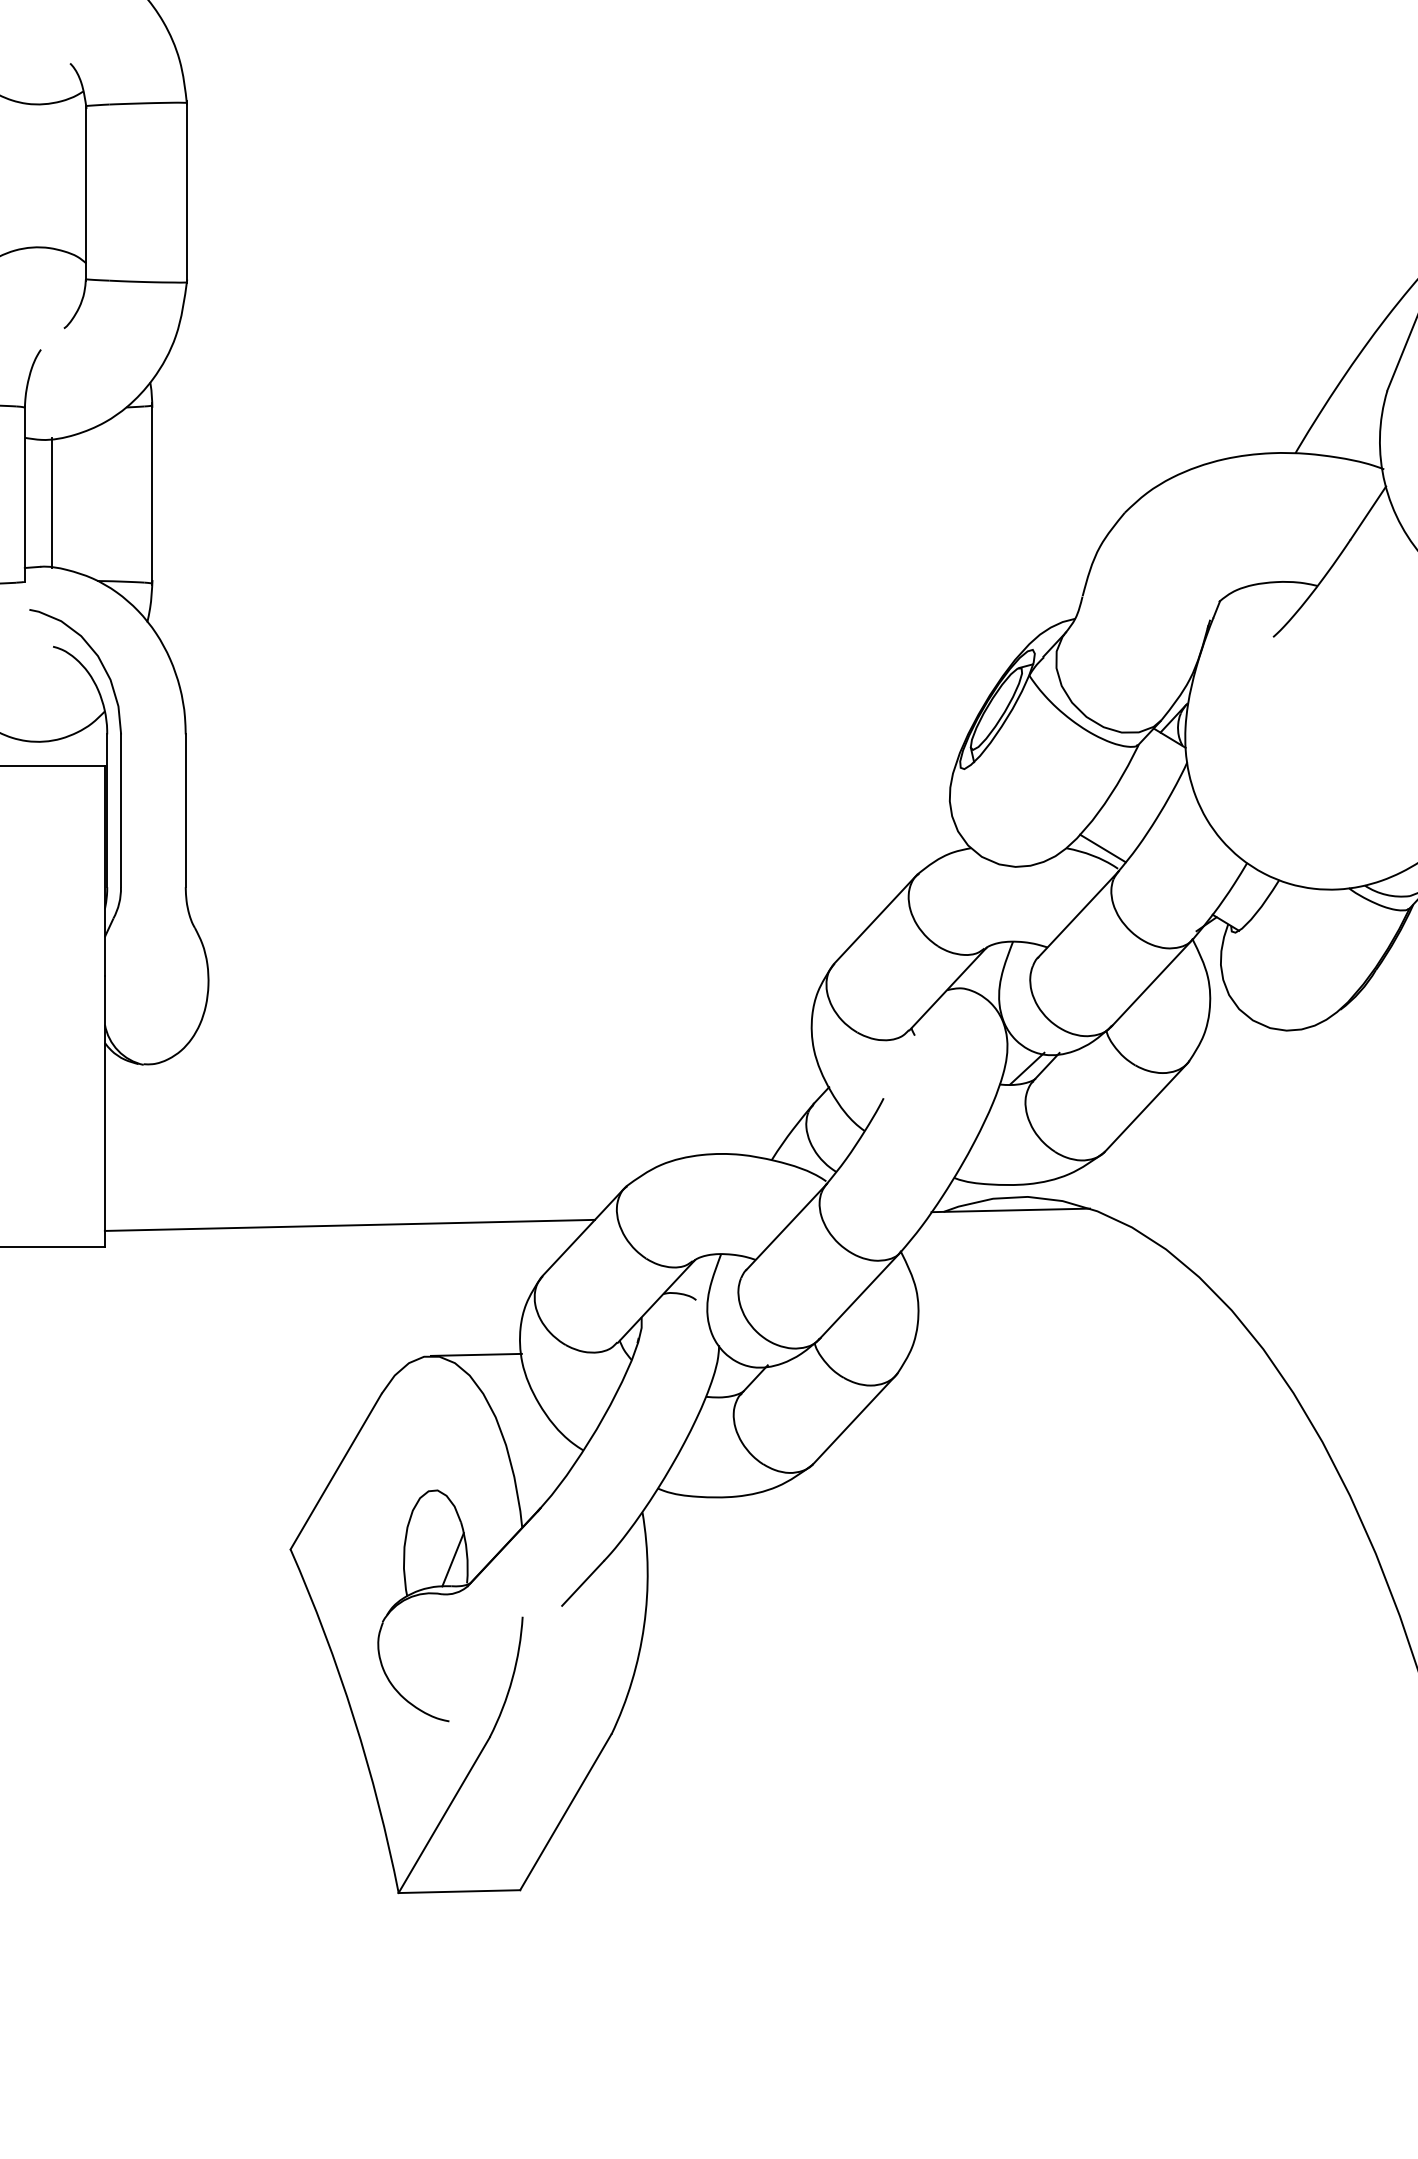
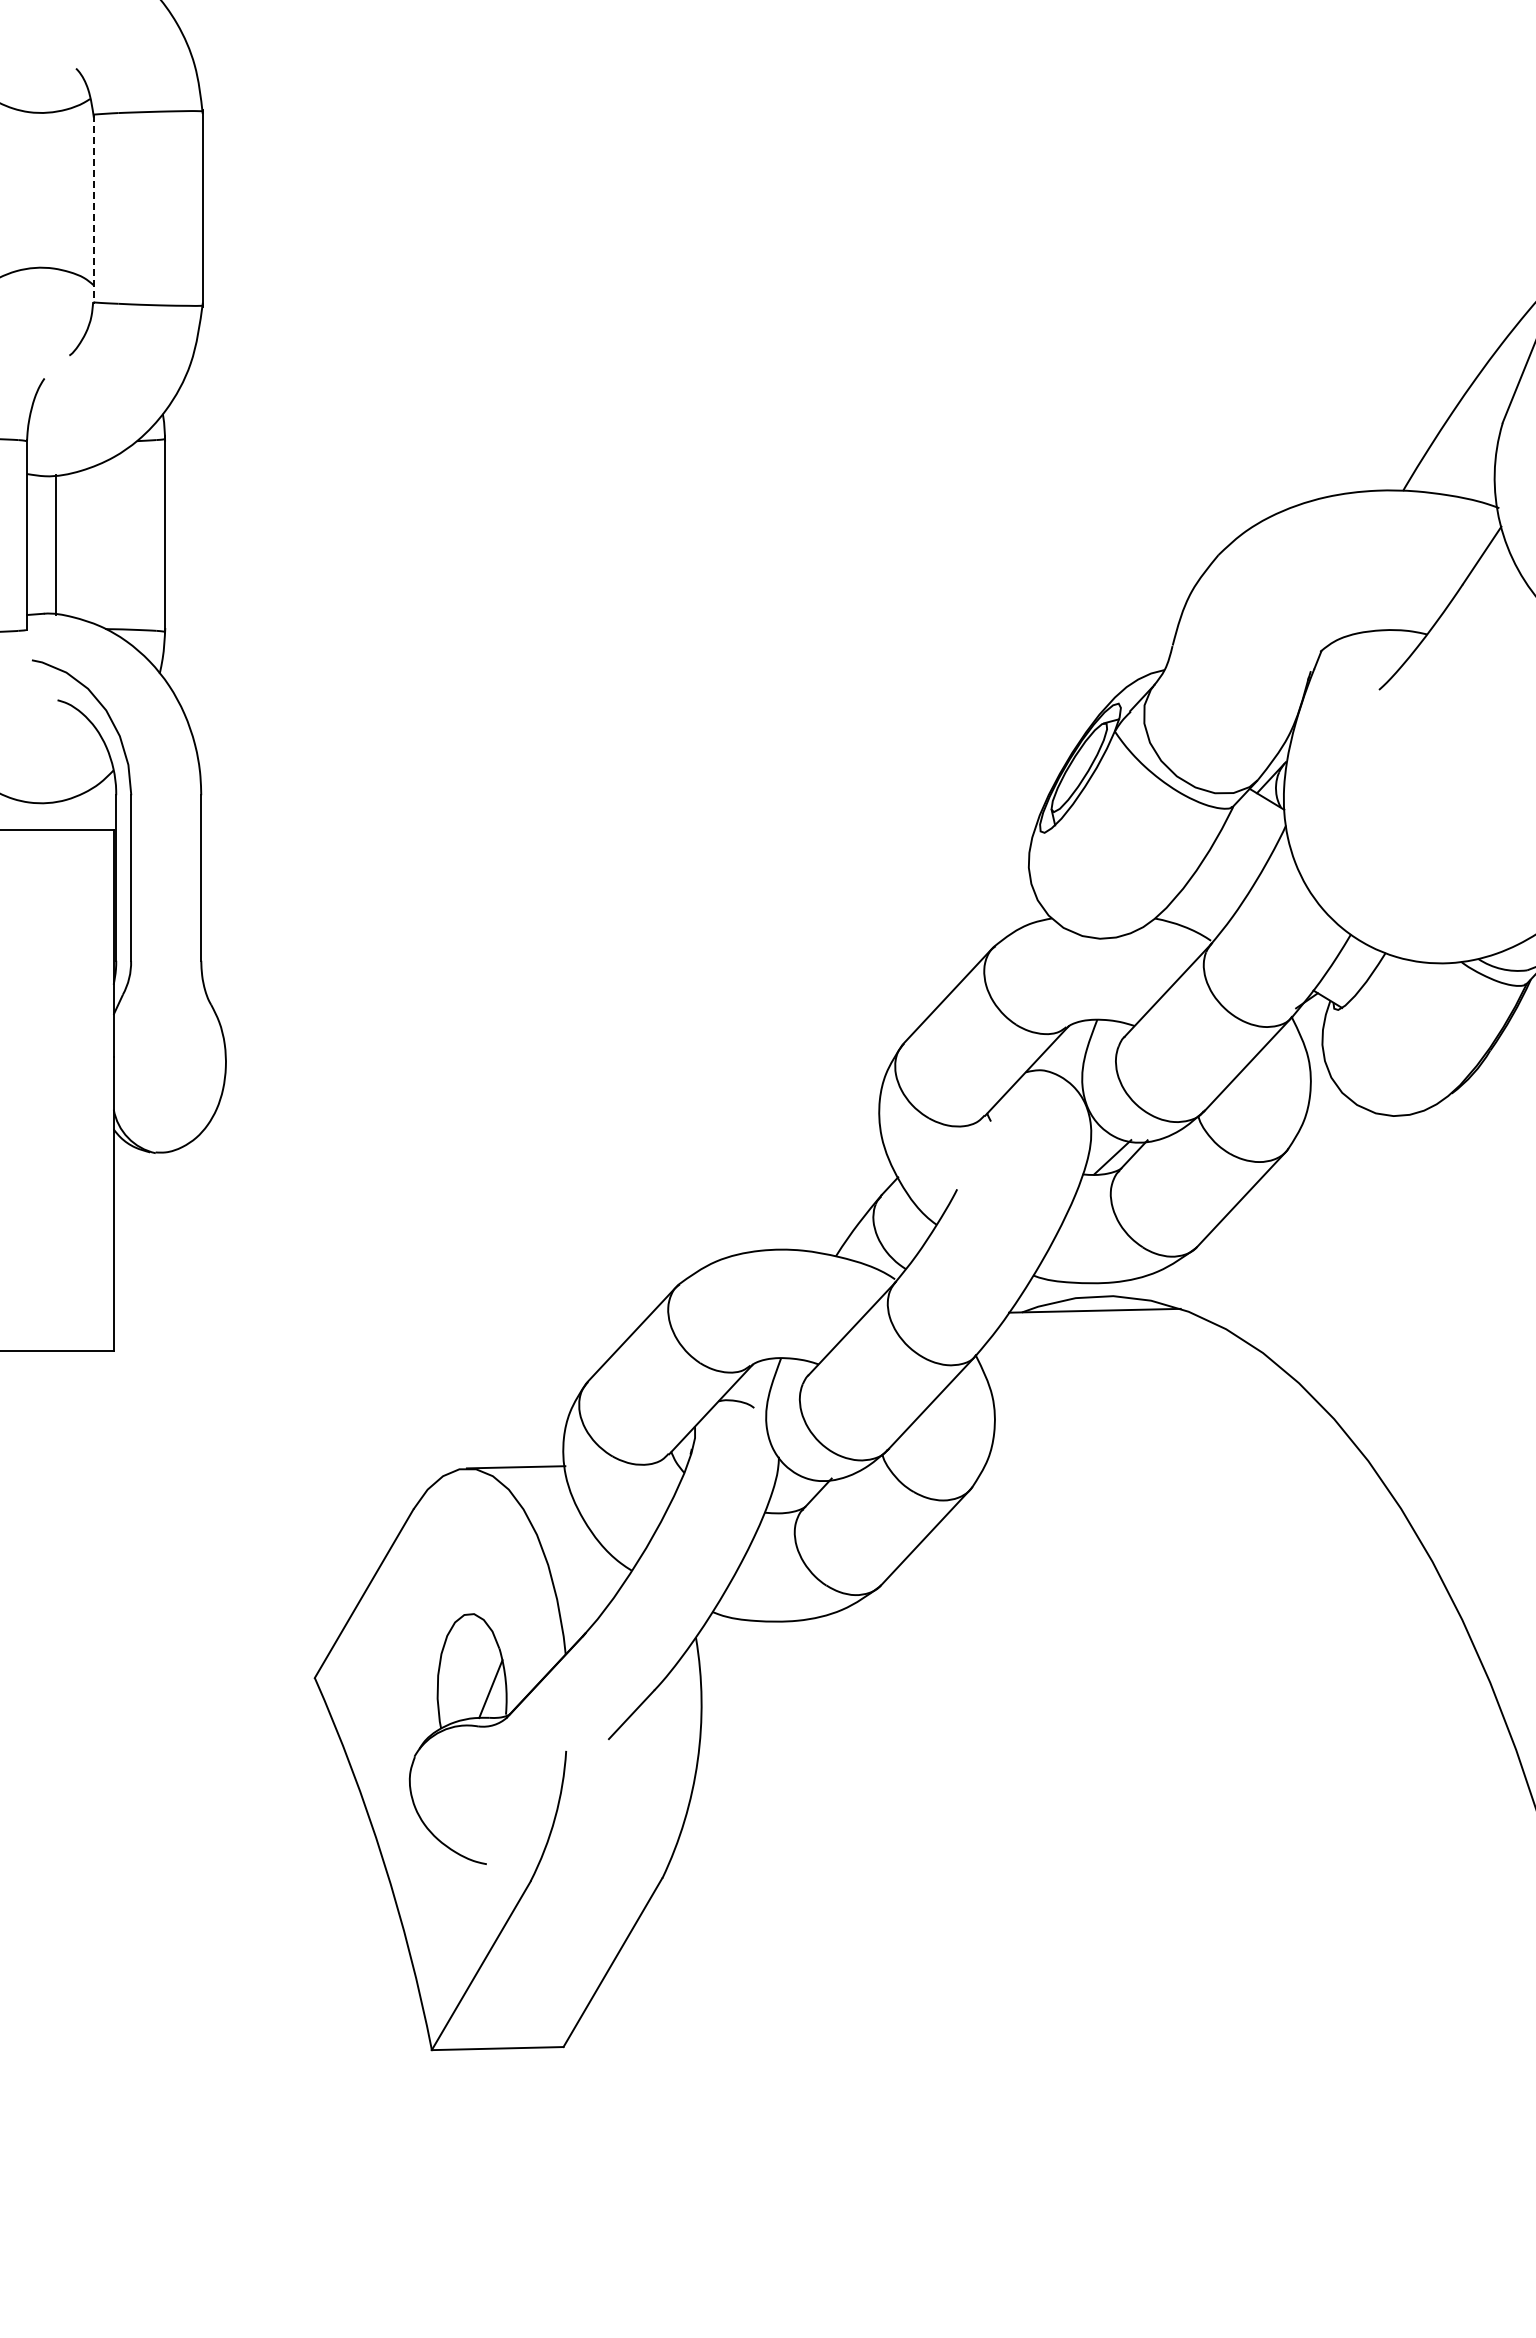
line: (86, 193) -> (93, 209), solid -> dashed
line: (1102, 848) -> (1194, 918), removed
line: (349, 1225) -> (378, 1327), removed

